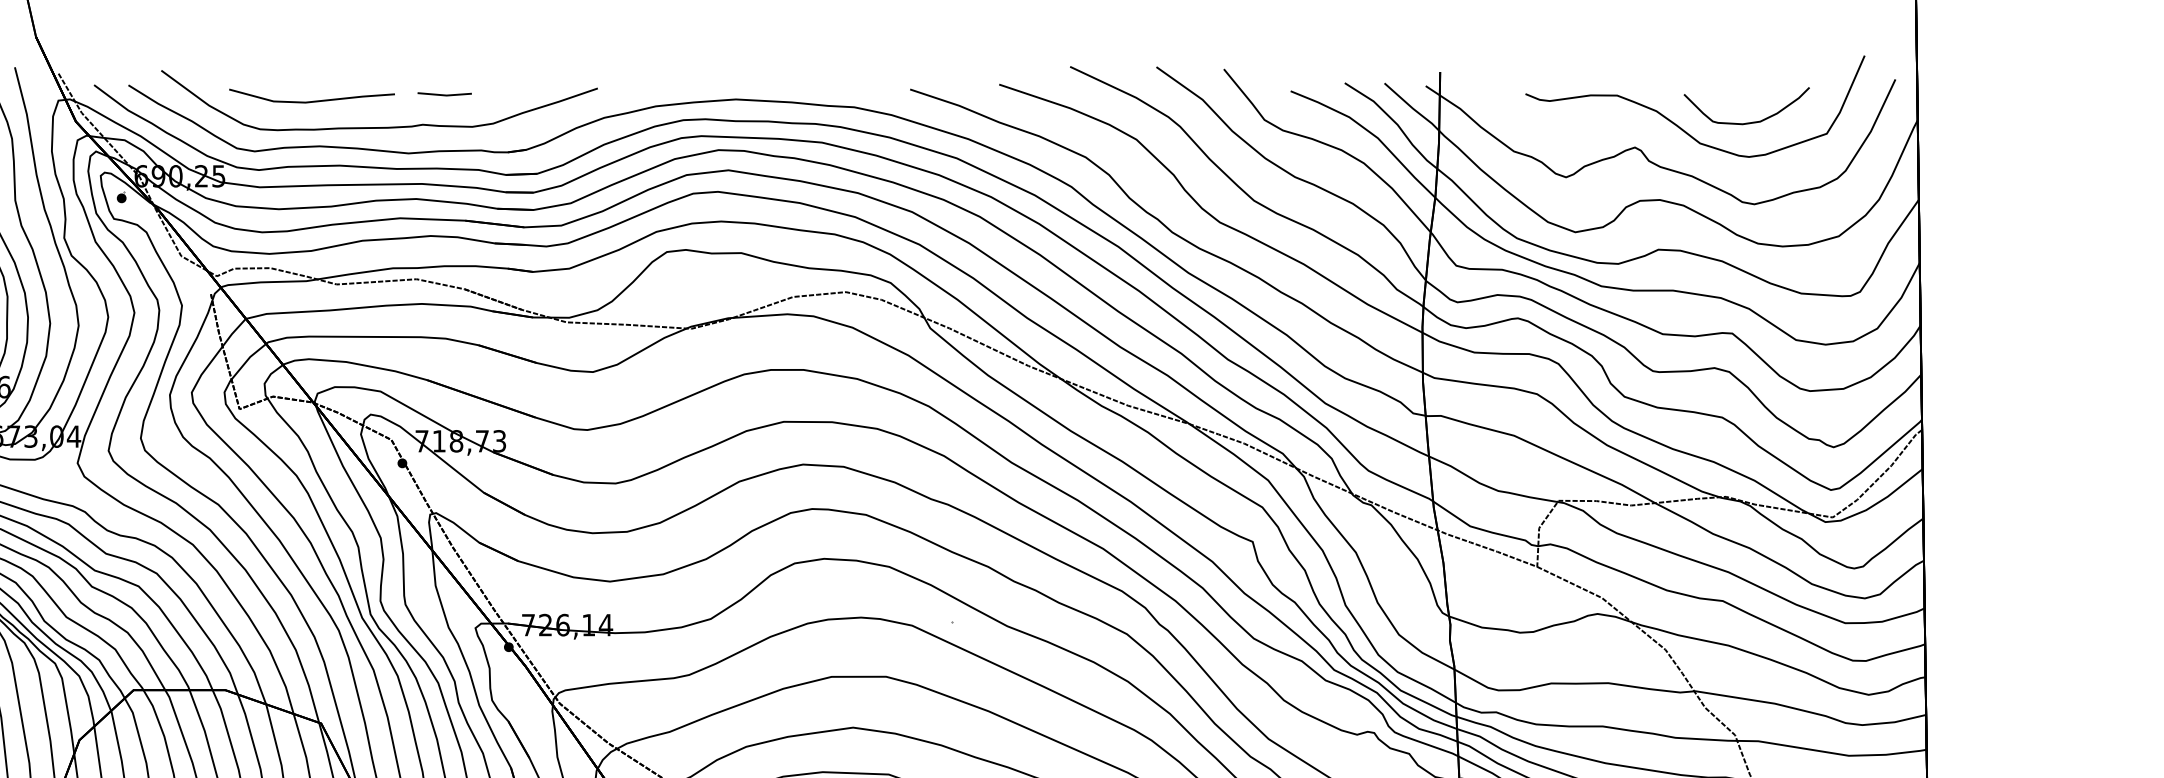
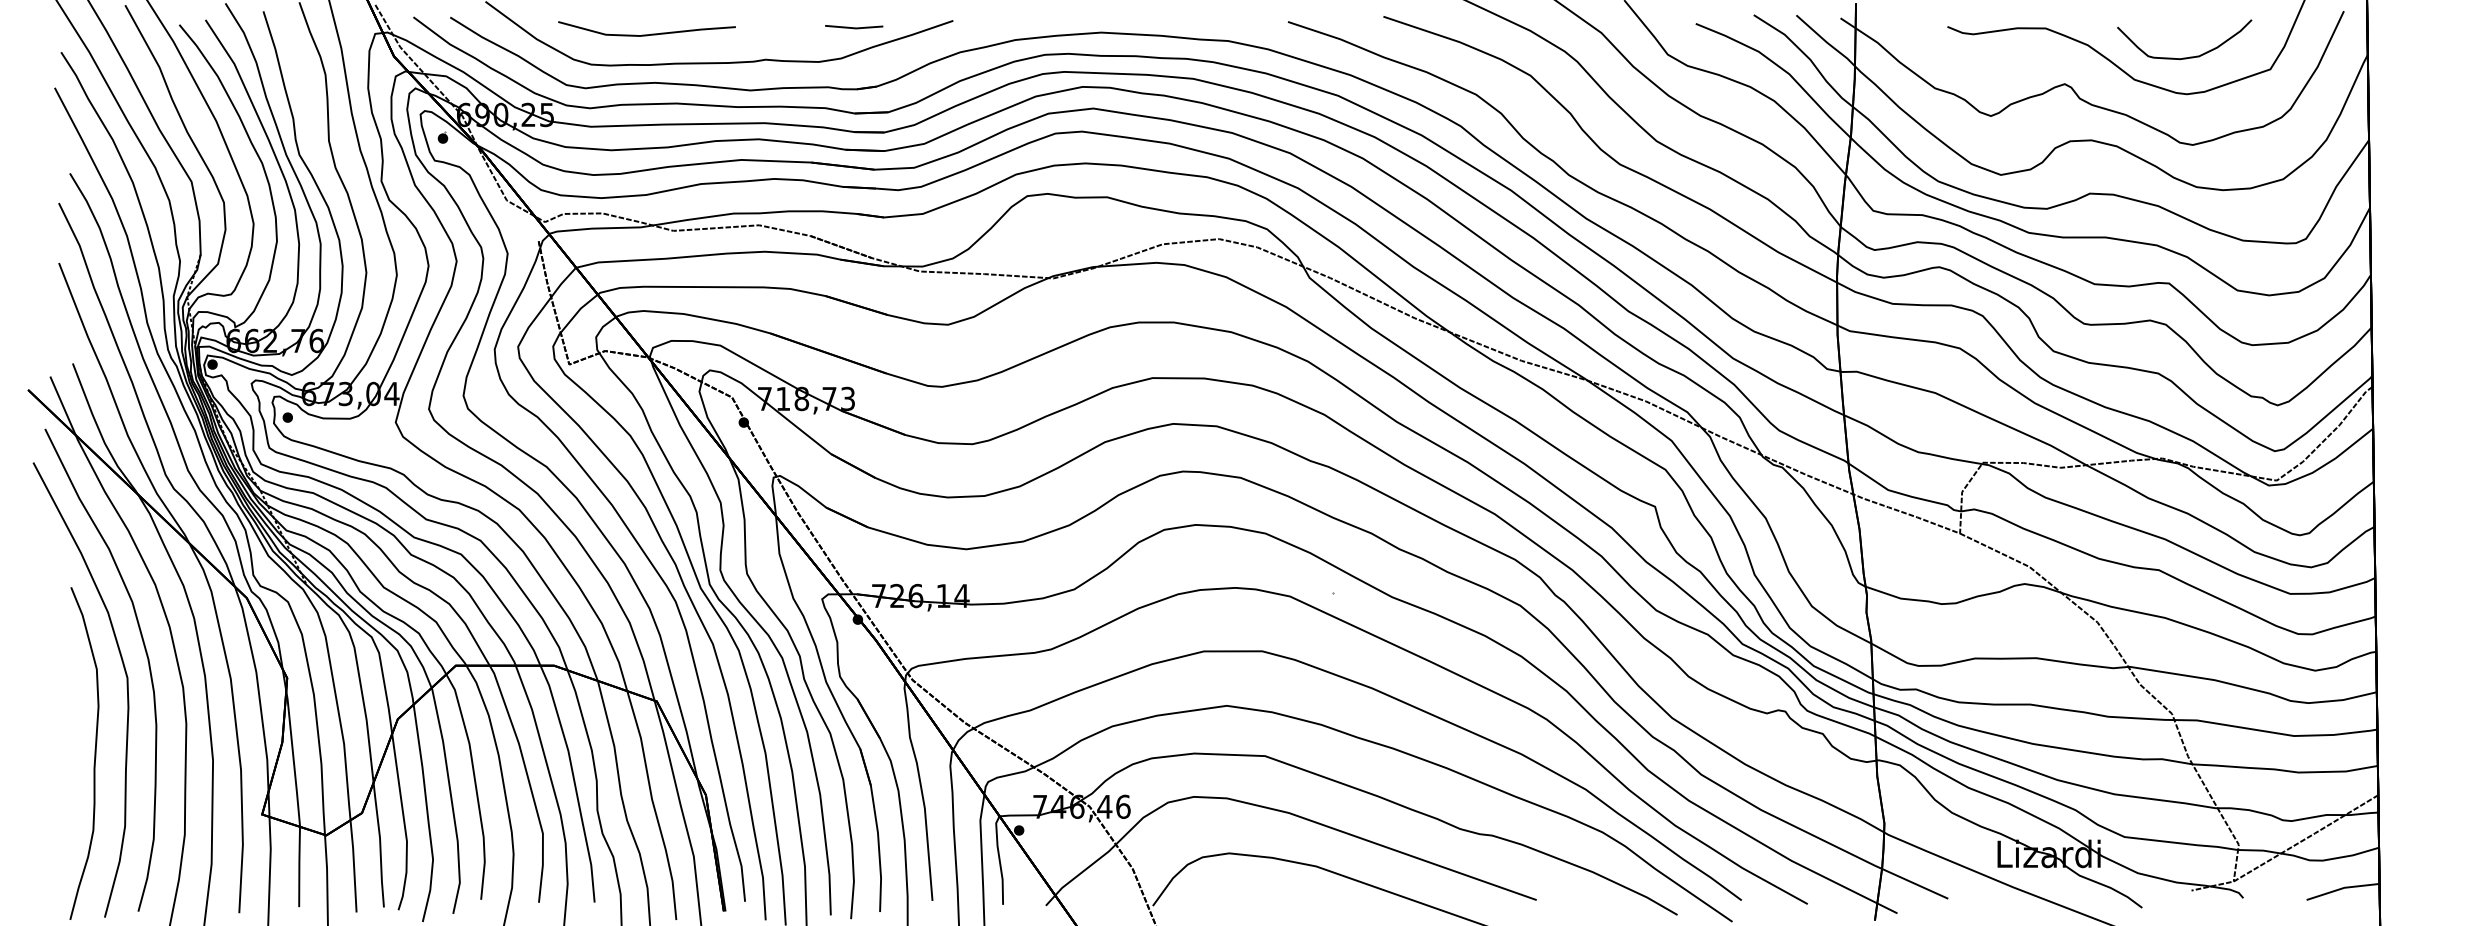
line: (445, 94) -> (854, 27), moved

